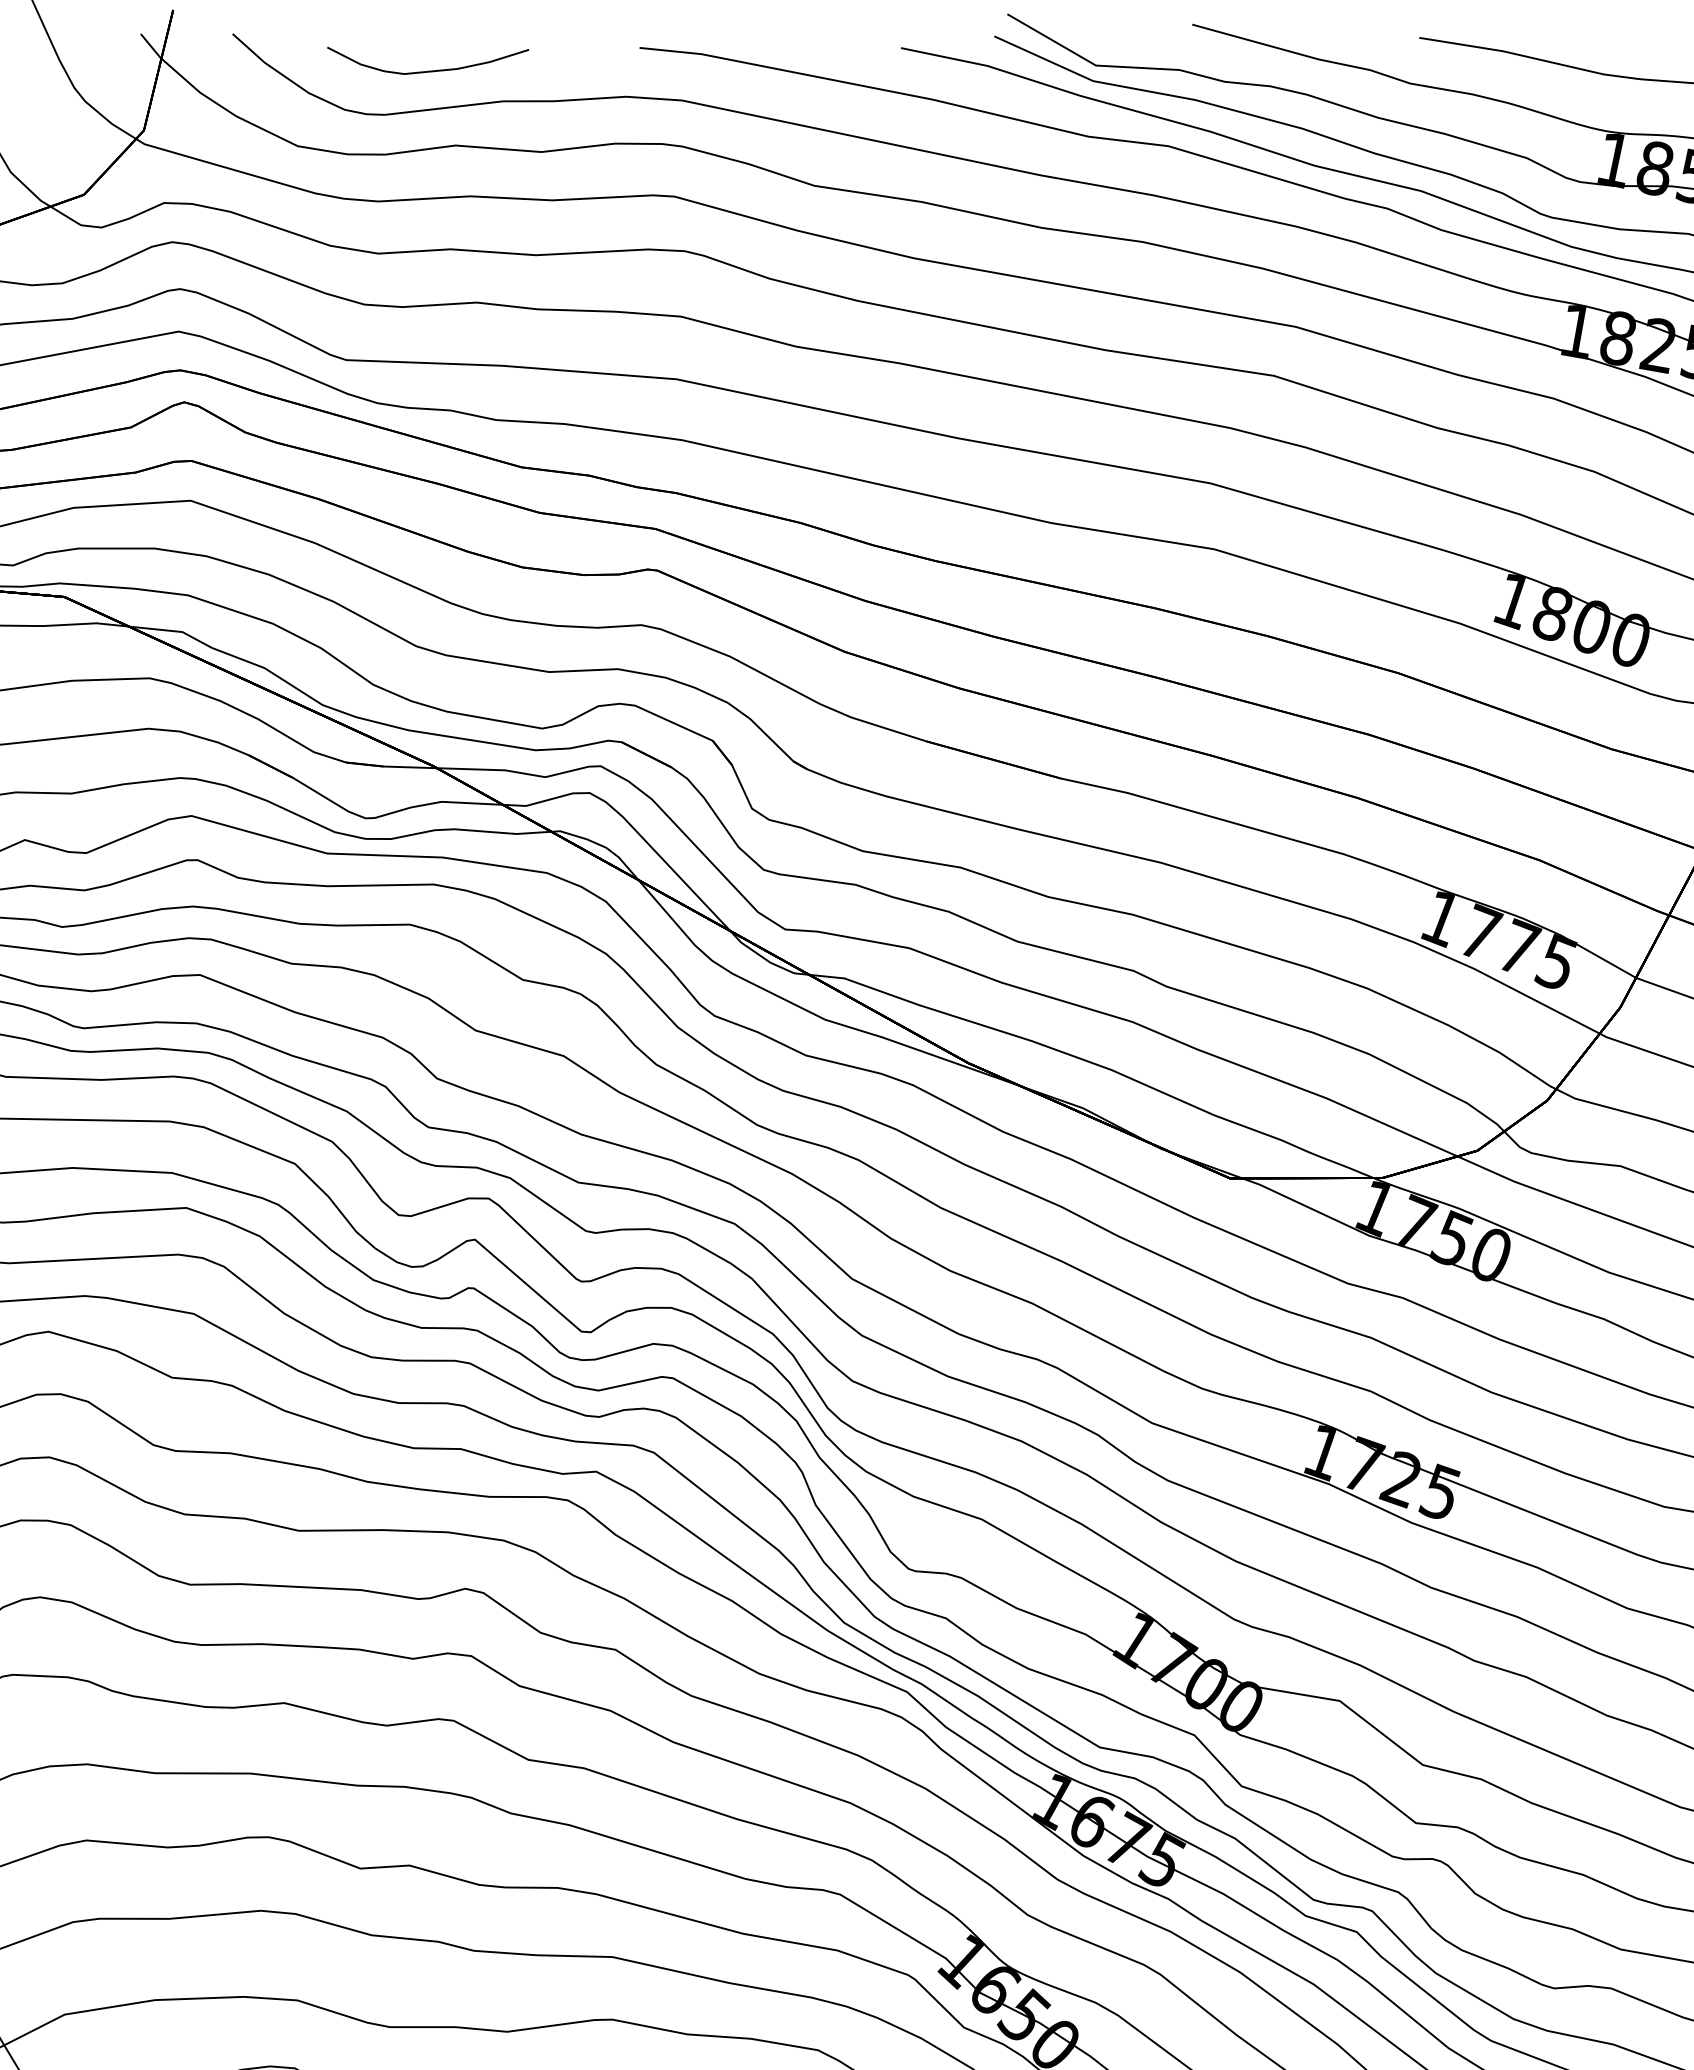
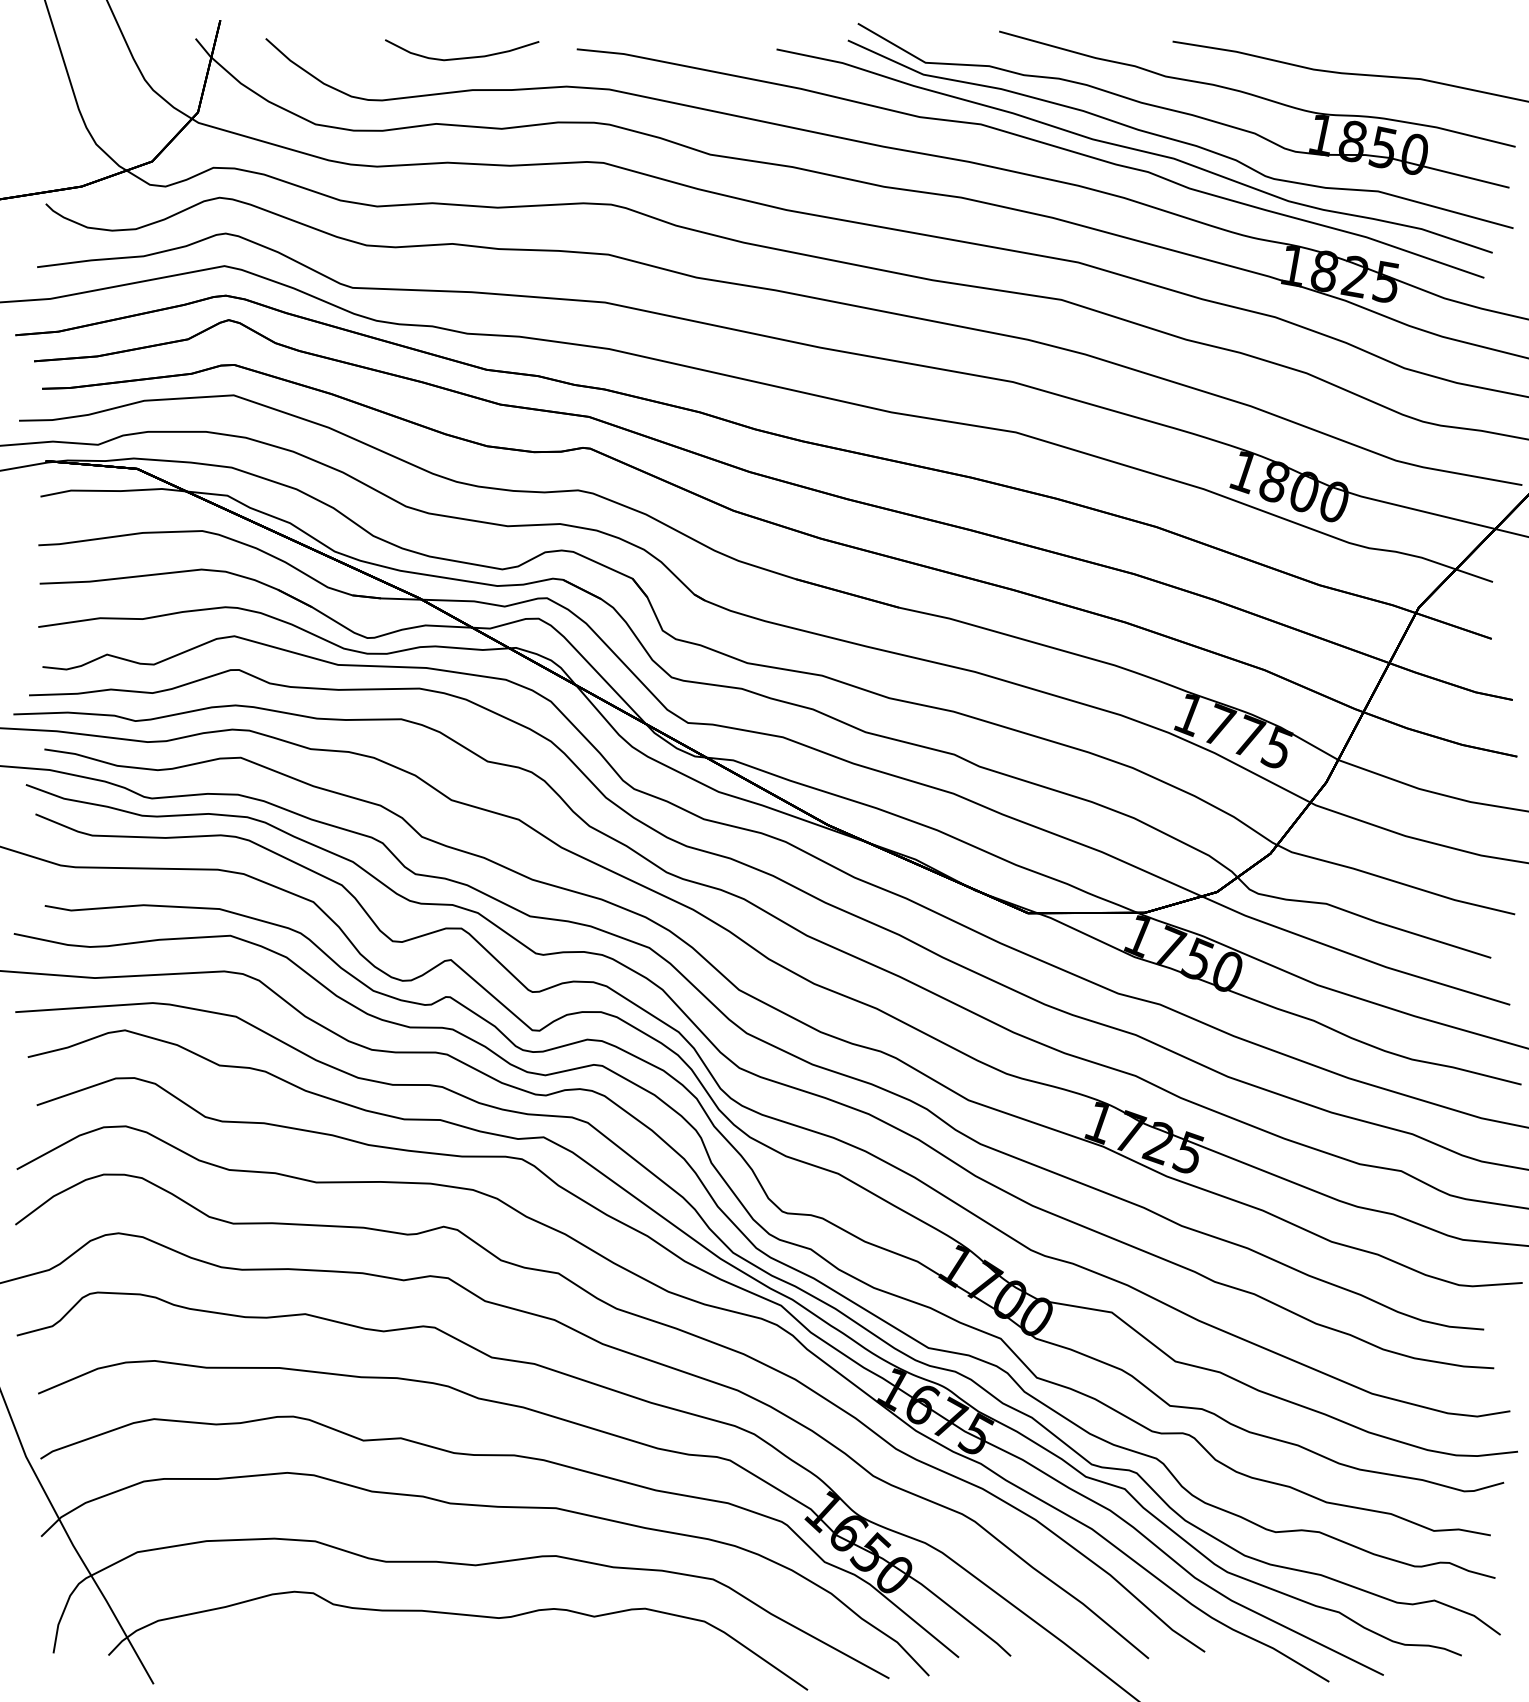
curve: (428, 70) -> (462, 57), moved

